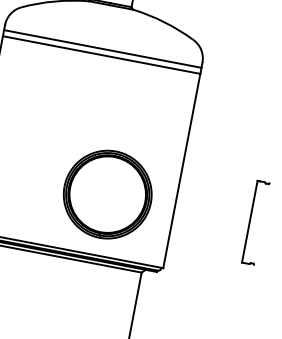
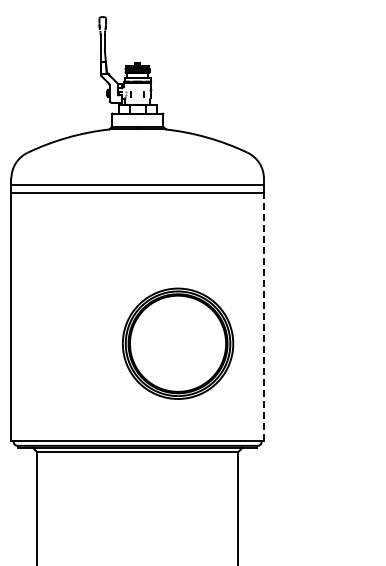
line: (181, 170) -> (263, 316), solid -> dashed
part: (108, 194) -> (178, 343), moved
part: (250, 221) -> (360, 363), removed

